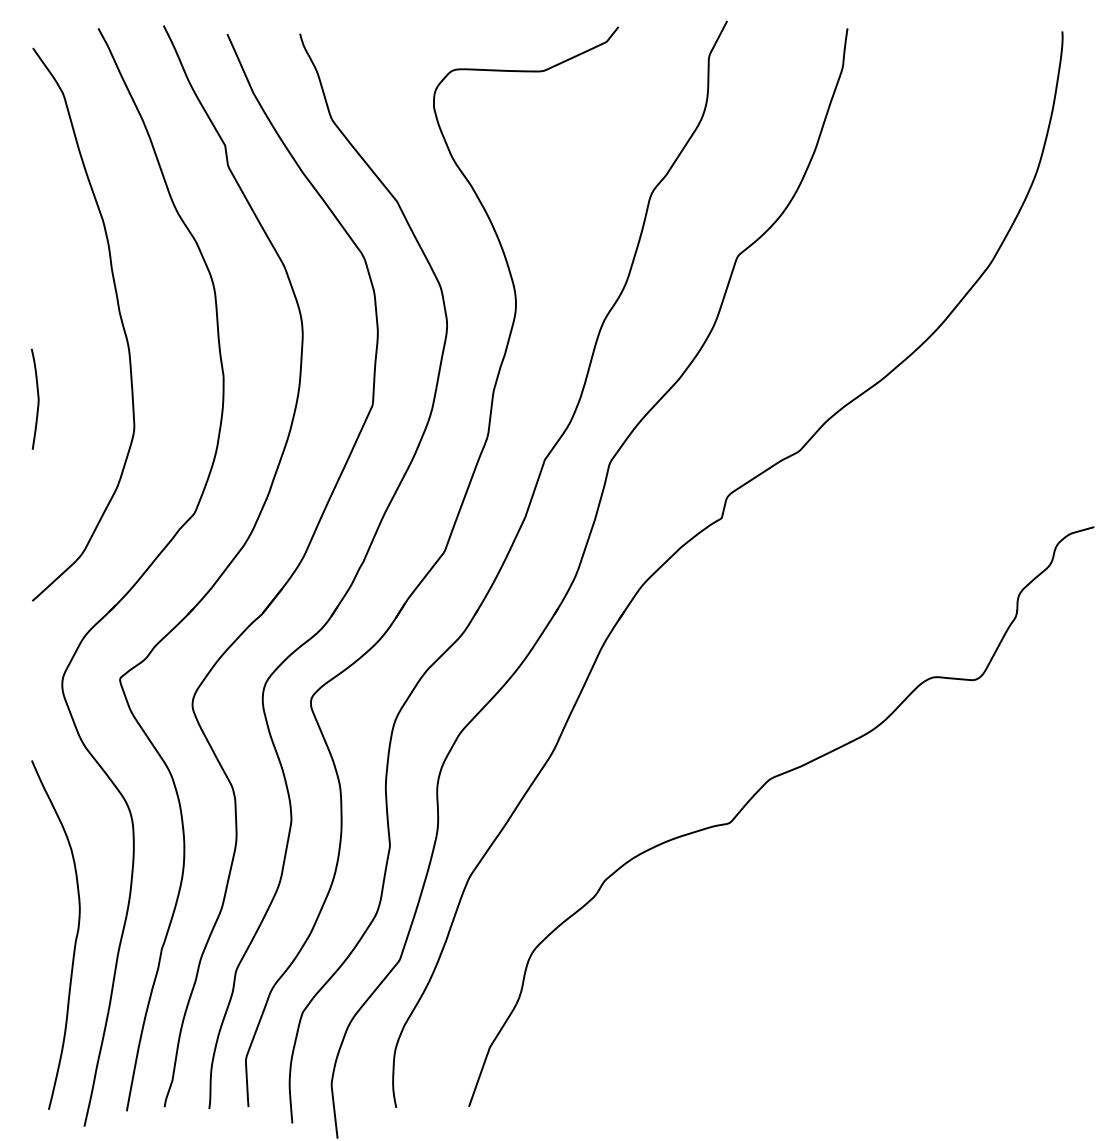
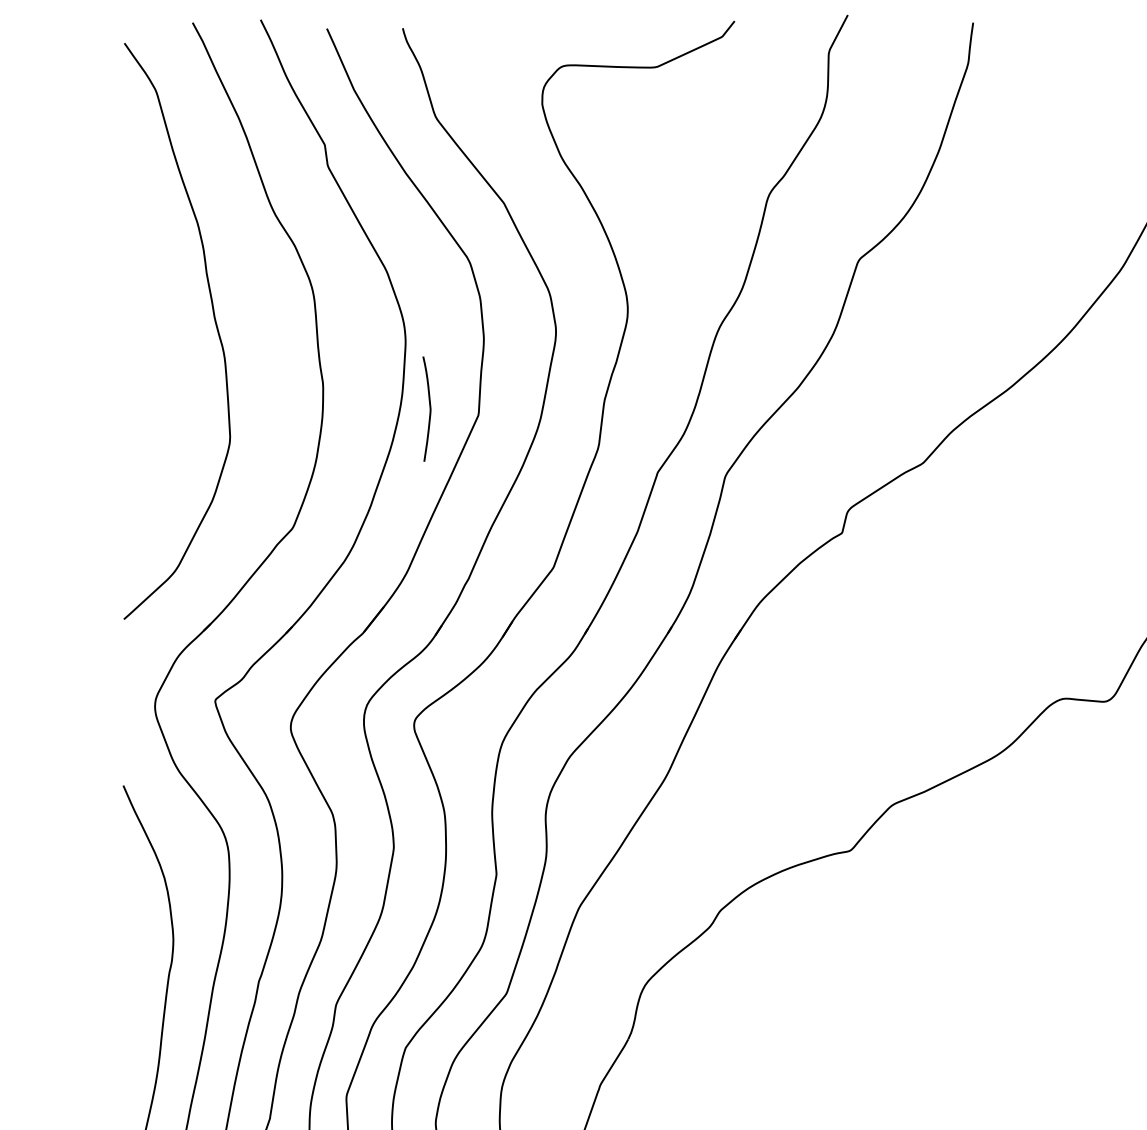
curve: (37, 398) -> (429, 408), moved

